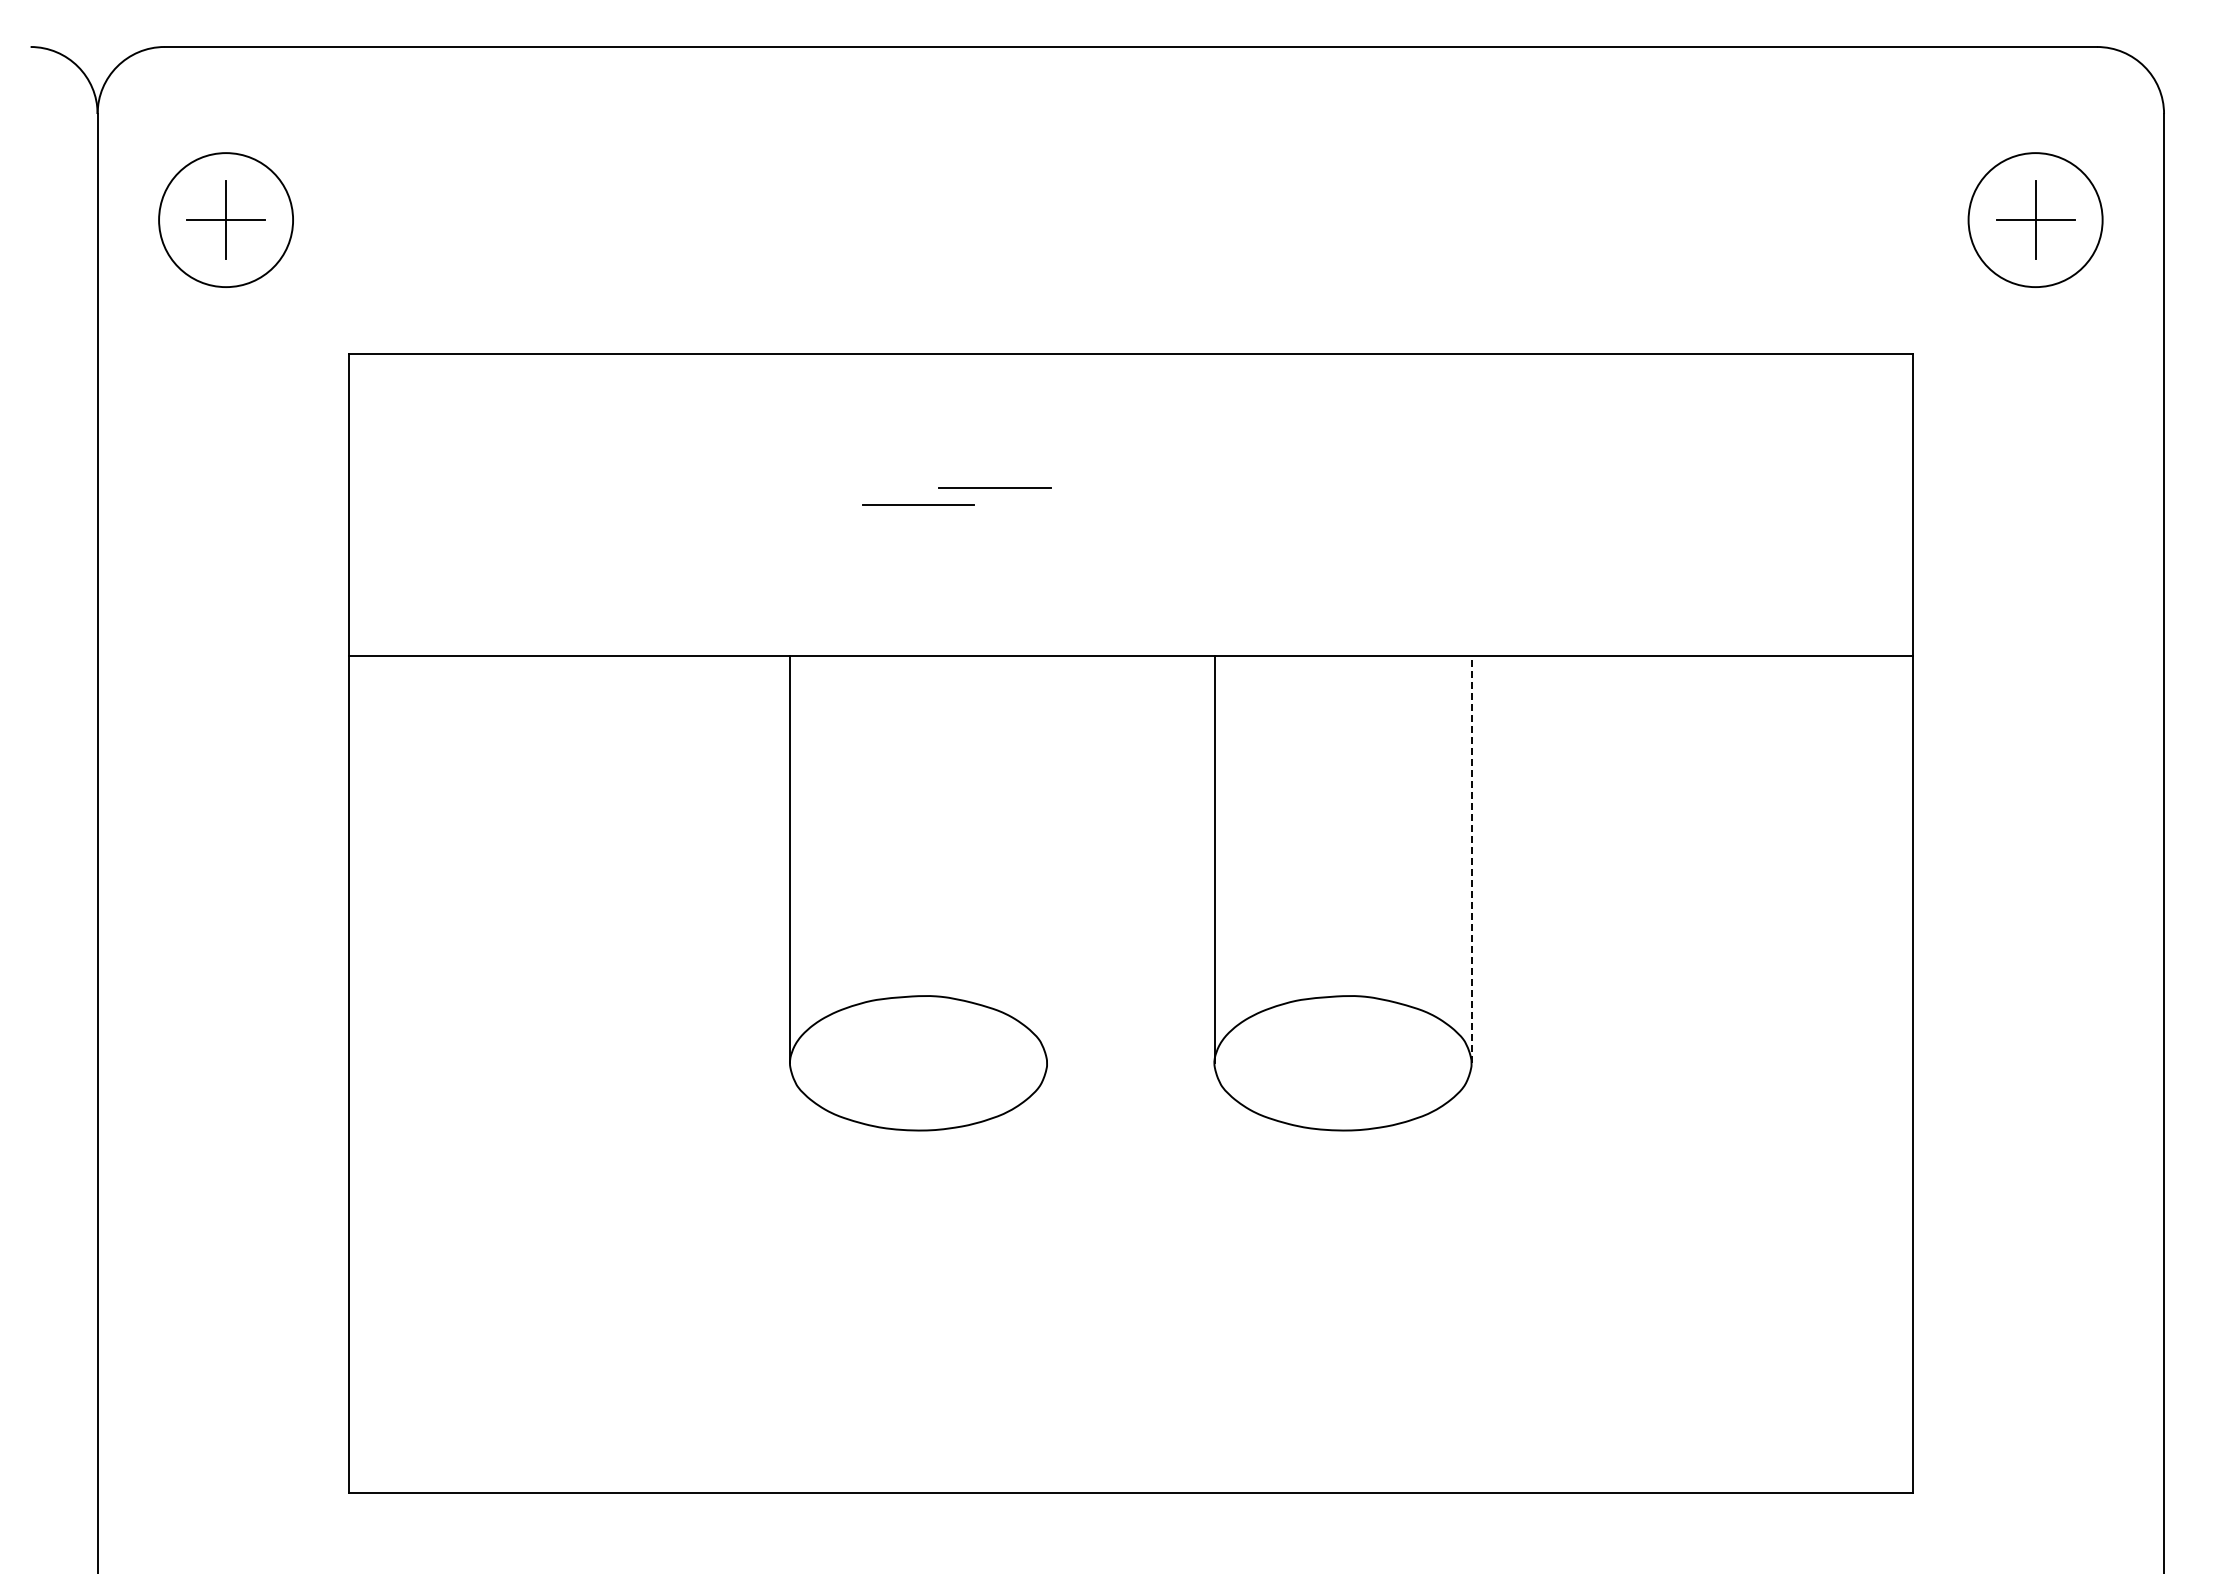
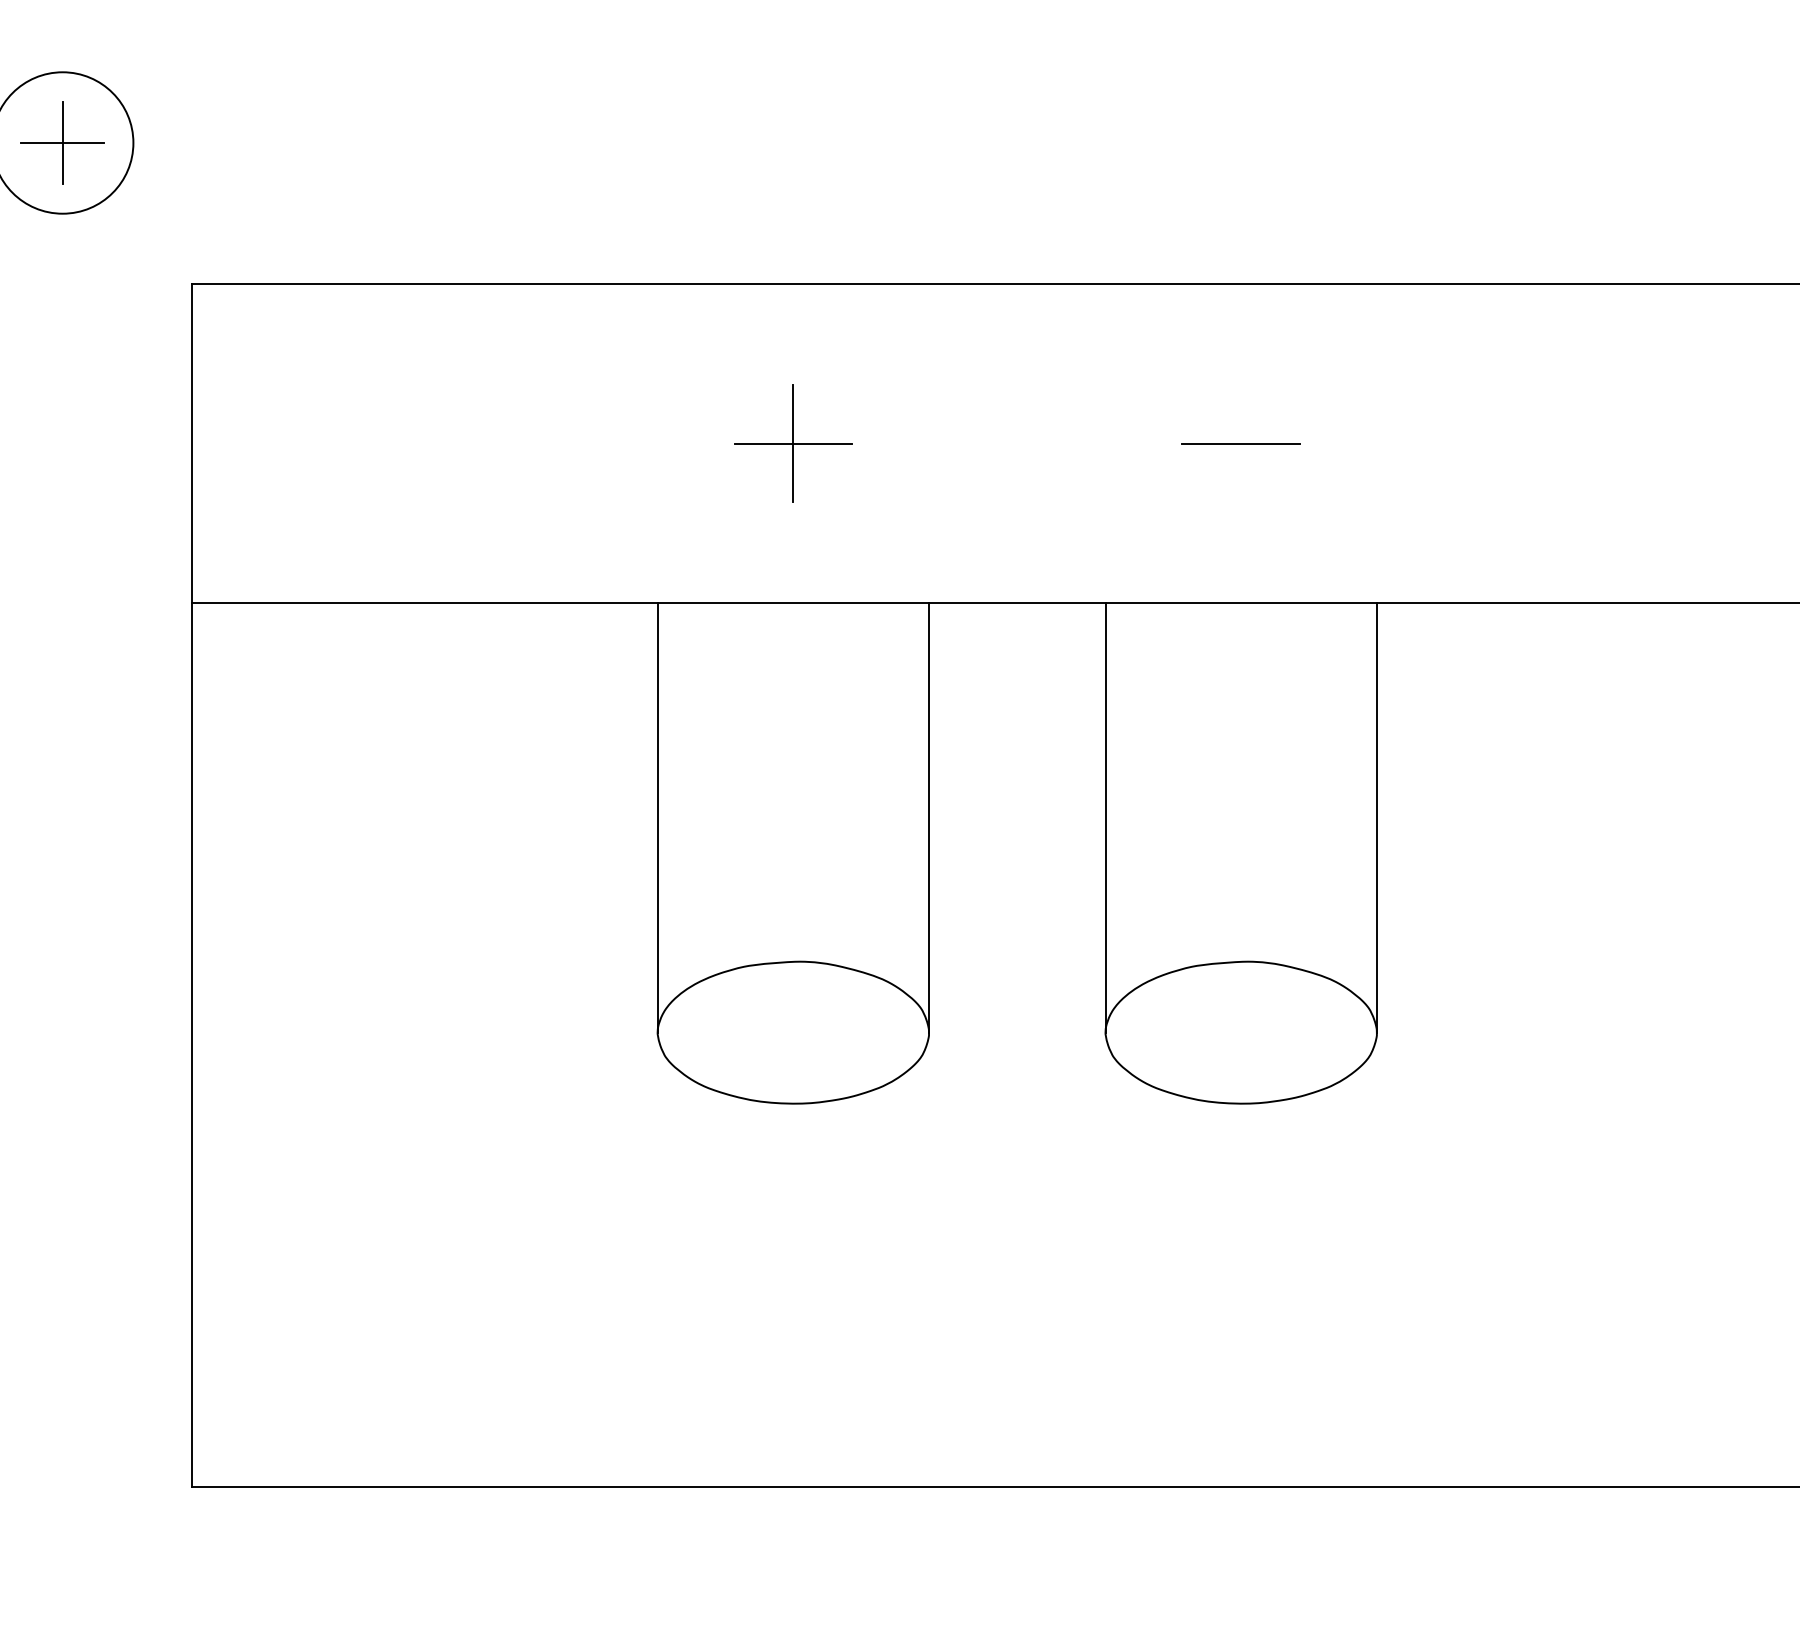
line: (994, 487) -> (1240, 443), moved
line: (918, 504) -> (793, 443), added
line: (1047, 859) -> (929, 817), added
line: (1471, 859) -> (1376, 817), dashed -> solid

